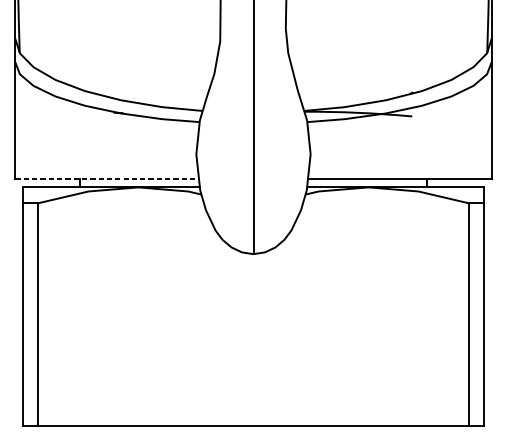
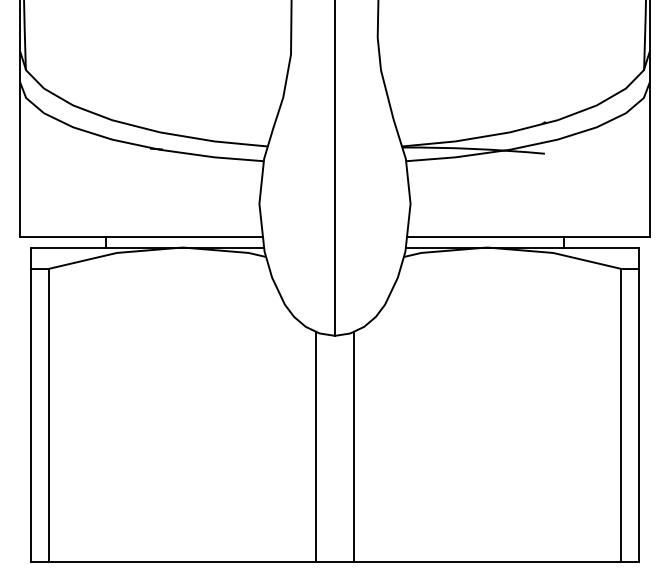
line: (107, 179) -> (142, 237), dashed -> solid
line: (239, 337) -> (316, 446), added
line: (267, 337) -> (353, 446), added

